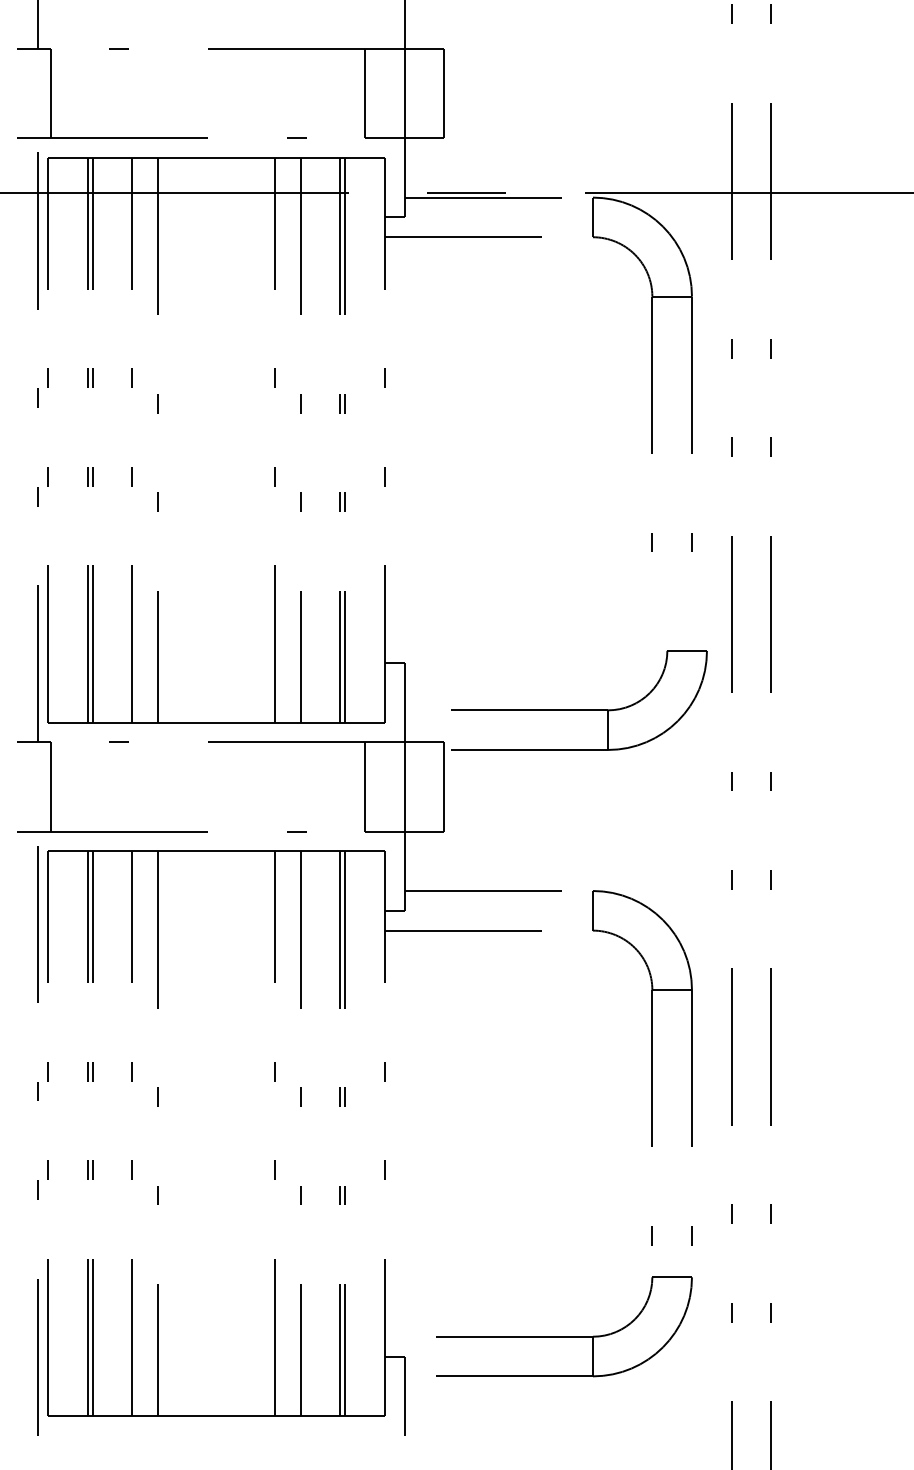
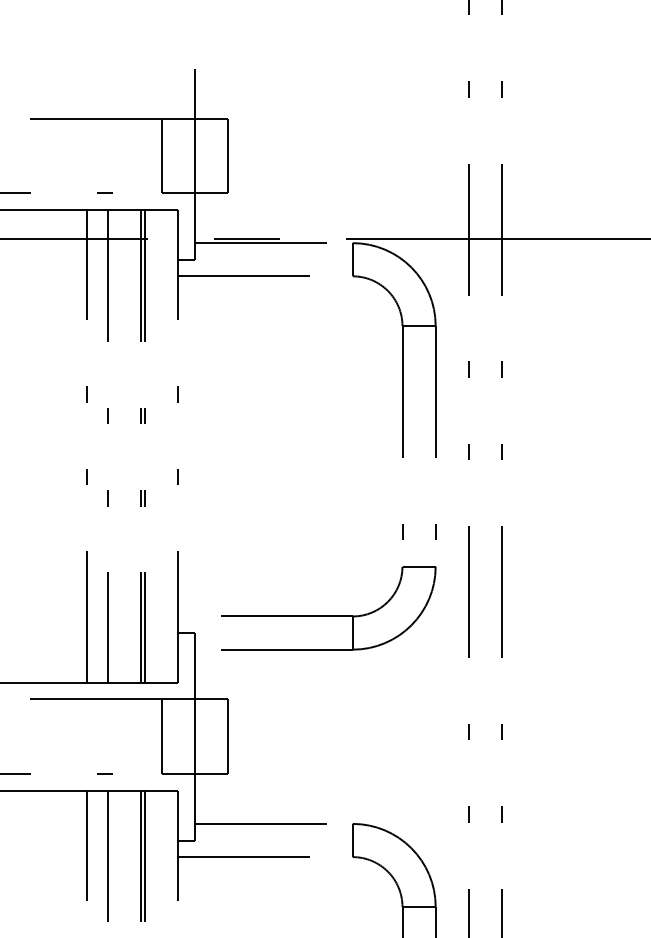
part: (579, 709) -> (328, 615), moved

